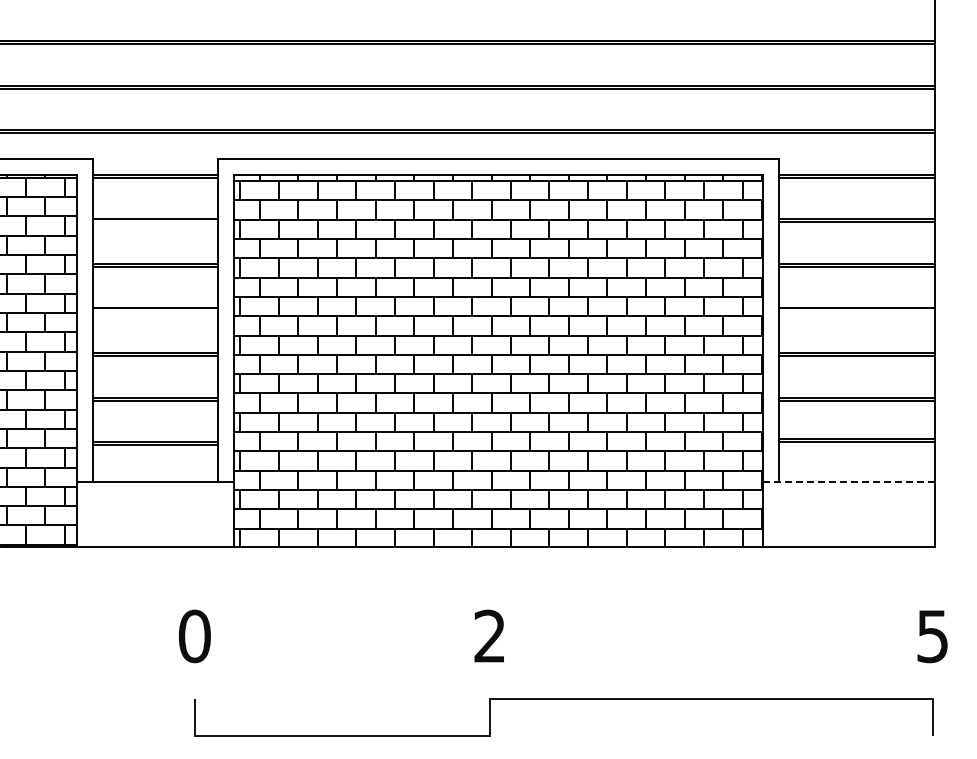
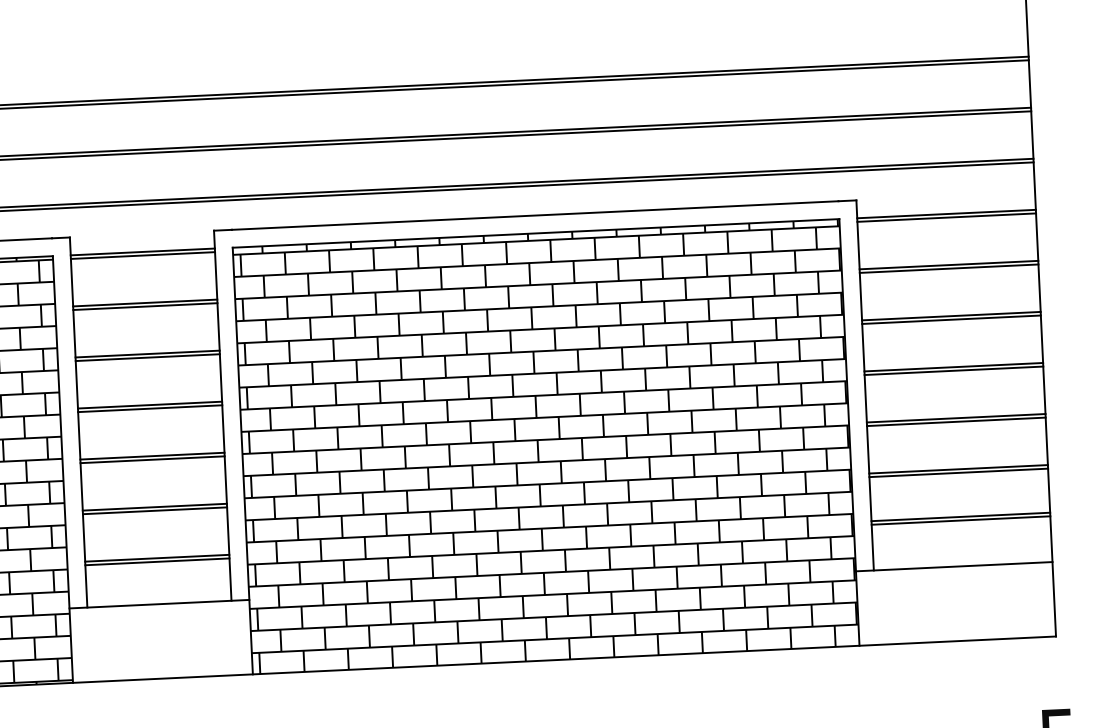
line: (155, 222) -> (145, 306), added
line: (155, 311) -> (150, 408), added
line: (856, 311) -> (953, 370), added
line: (849, 482) -> (954, 567), dashed -> solid

